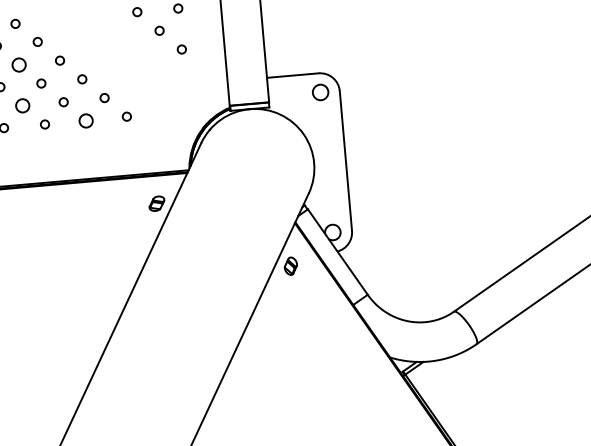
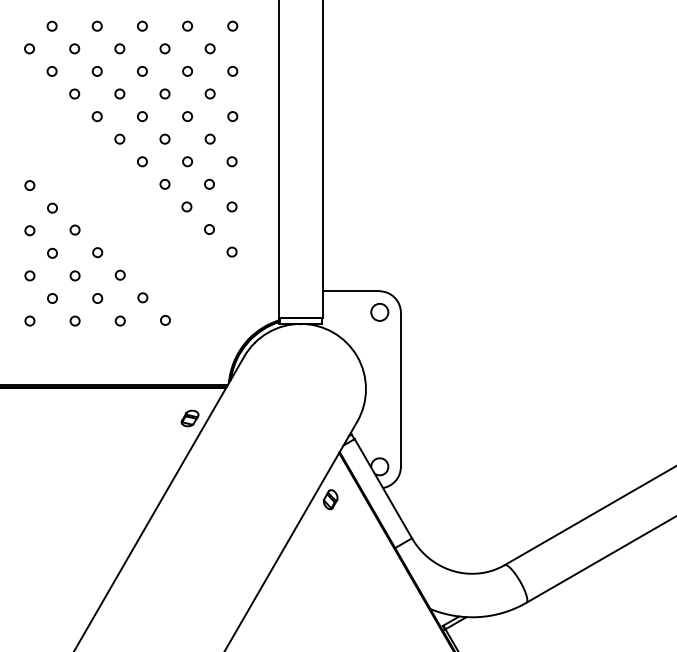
circle: (19, 64) -> (52, 252), size x0.62
circle: (22, 105) -> (52, 298), size x0.62
circle: (85, 120) -> (119, 320), size x0.62

